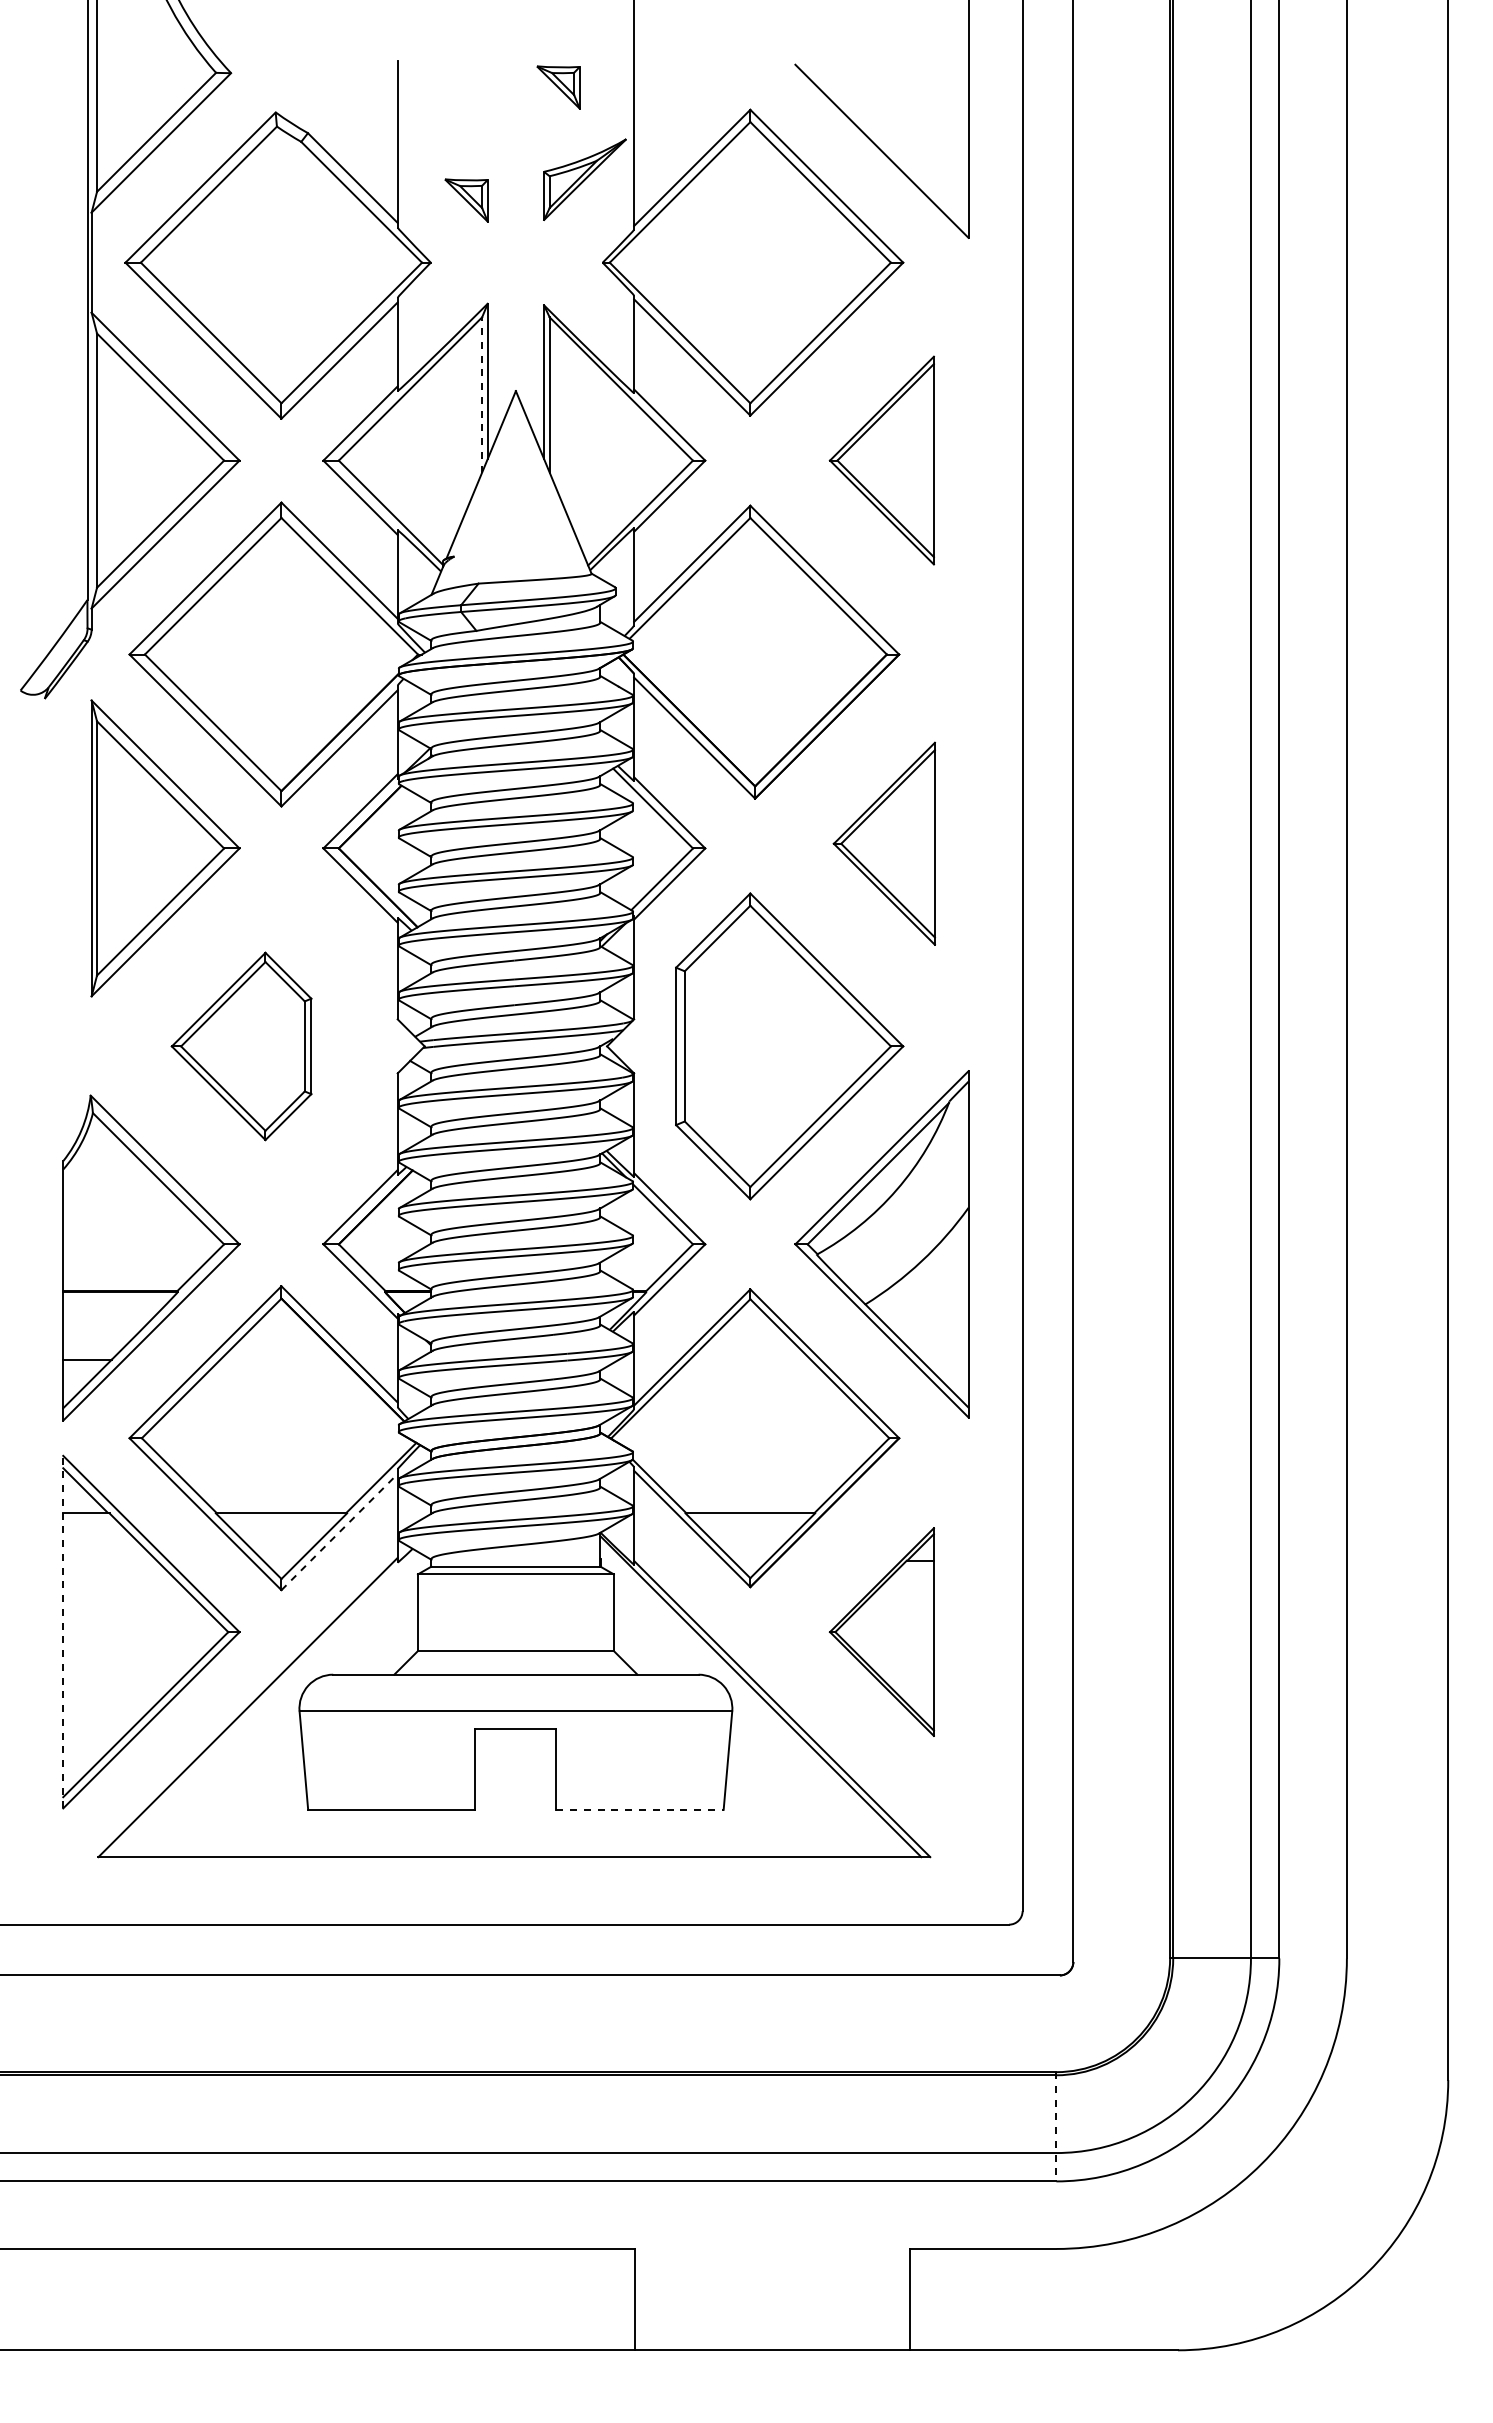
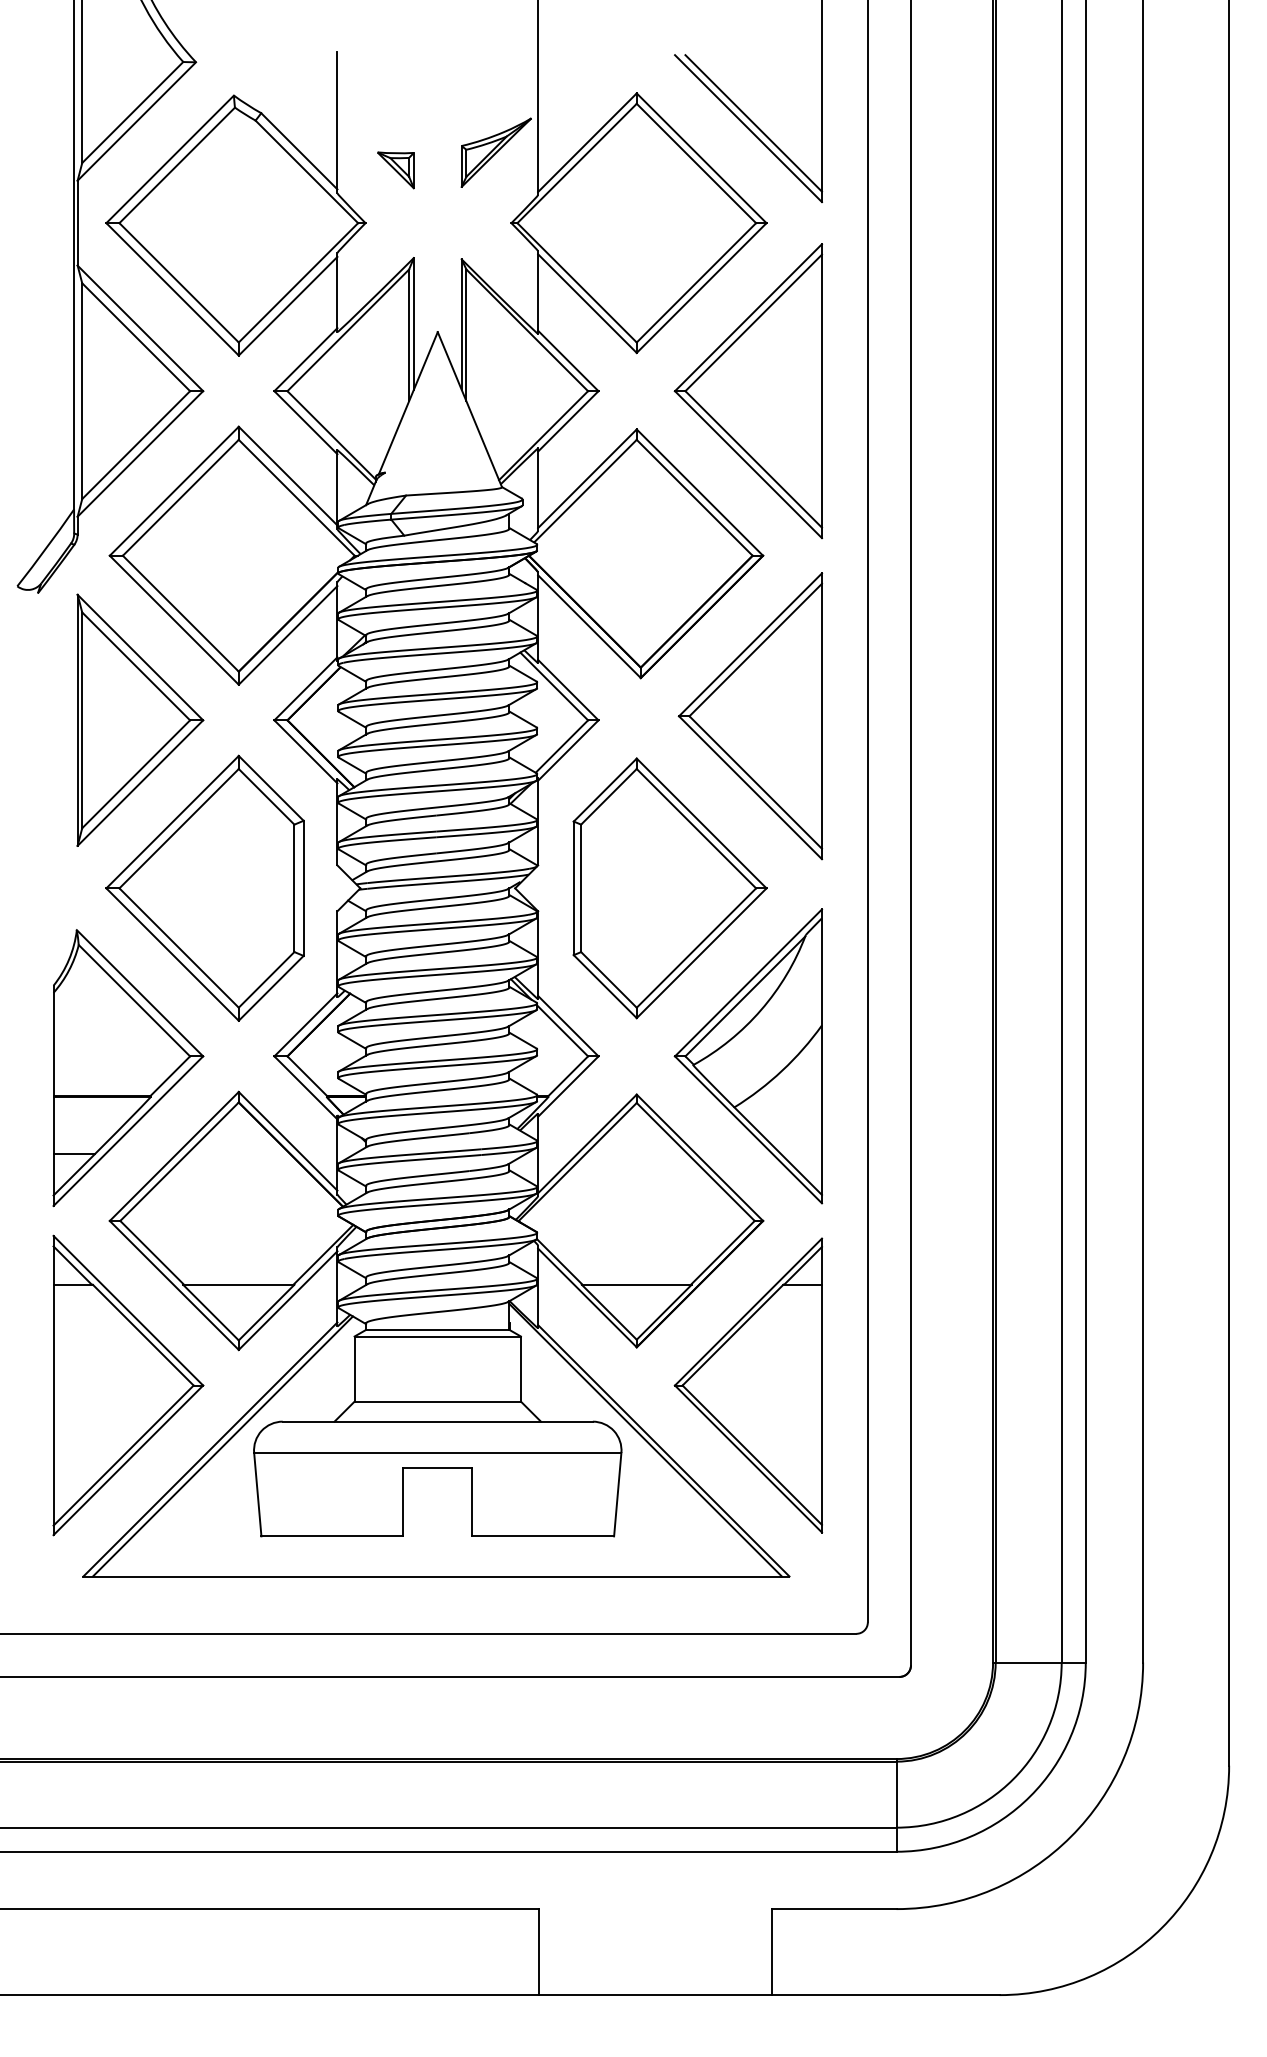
part: (558, 87) -> (473, 74), removed
line: (887, 144) -> (753, 122), added
line: (482, 394) -> (409, 335), dashed -> solid
part: (881, 460) -> (748, 391), size x1.67
part: (884, 843) -> (750, 716), size x1.67
part: (241, 1046) -> (204, 888), size x1.67
line: (339, 1531) -> (288, 1300), dashed -> solid
line: (63, 1631) -> (53, 1384), dashed -> solid
part: (881, 1631) -> (748, 1384), size x1.67
line: (262, 1703) -> (222, 1446), added
line: (640, 1809) -> (543, 1536), dashed -> solid
line: (1056, 2126) -> (896, 1805), dashed -> solid

